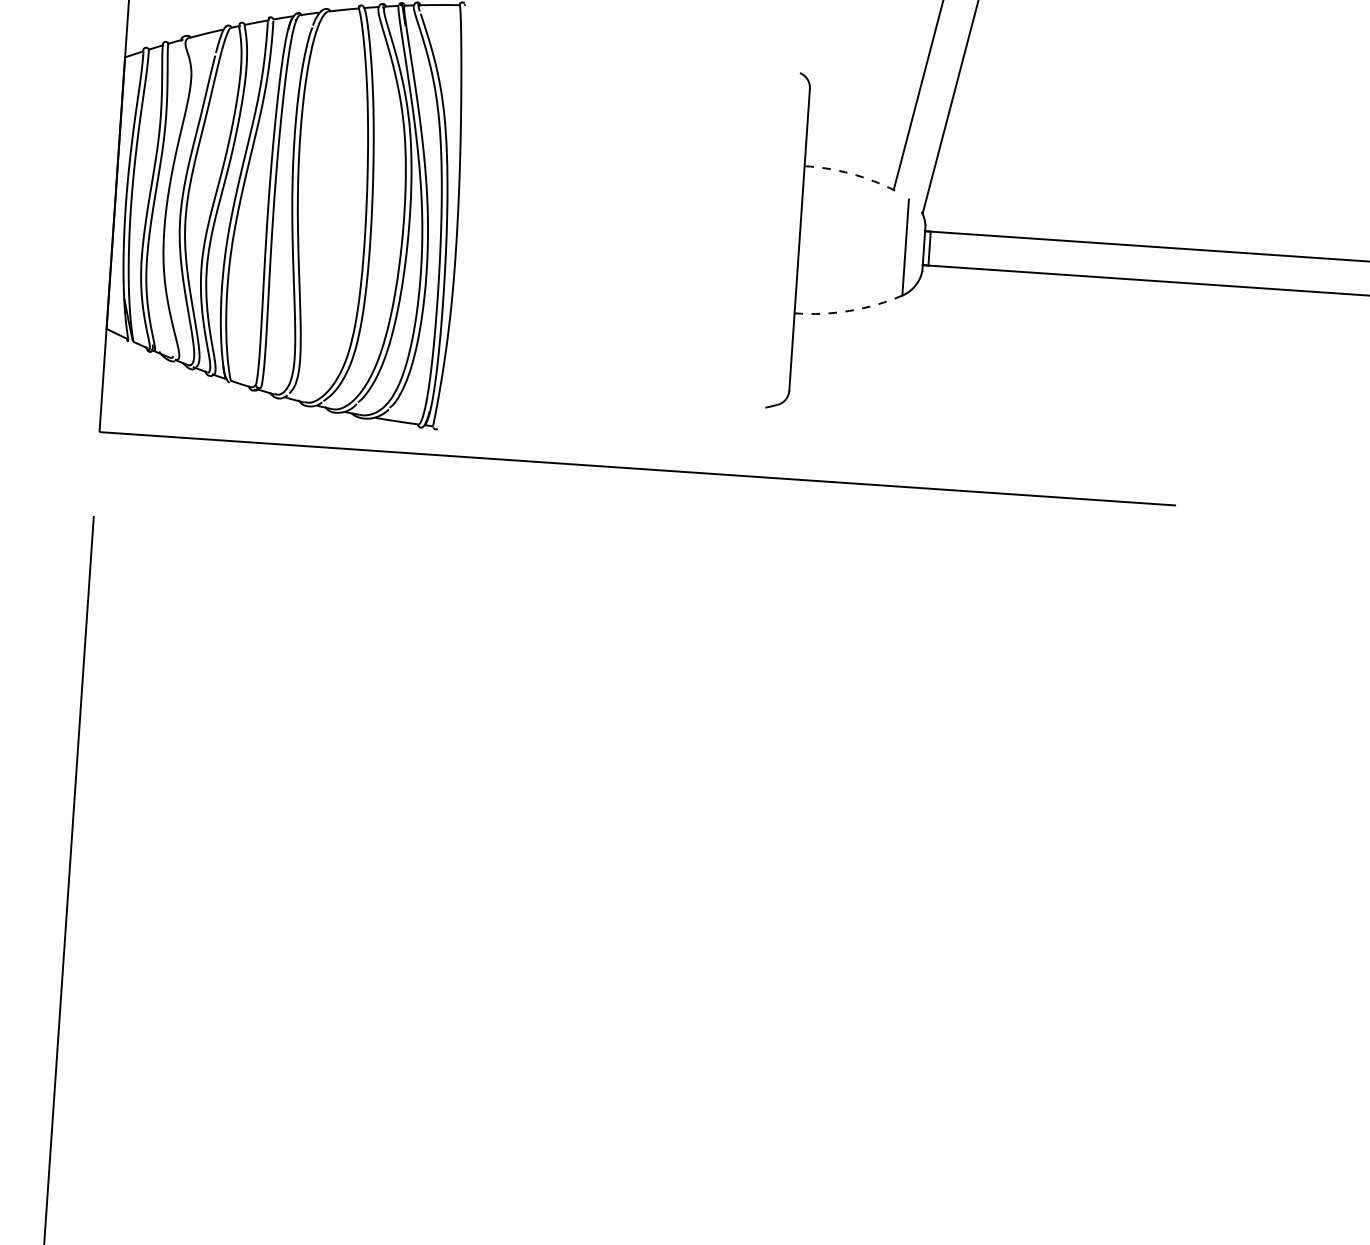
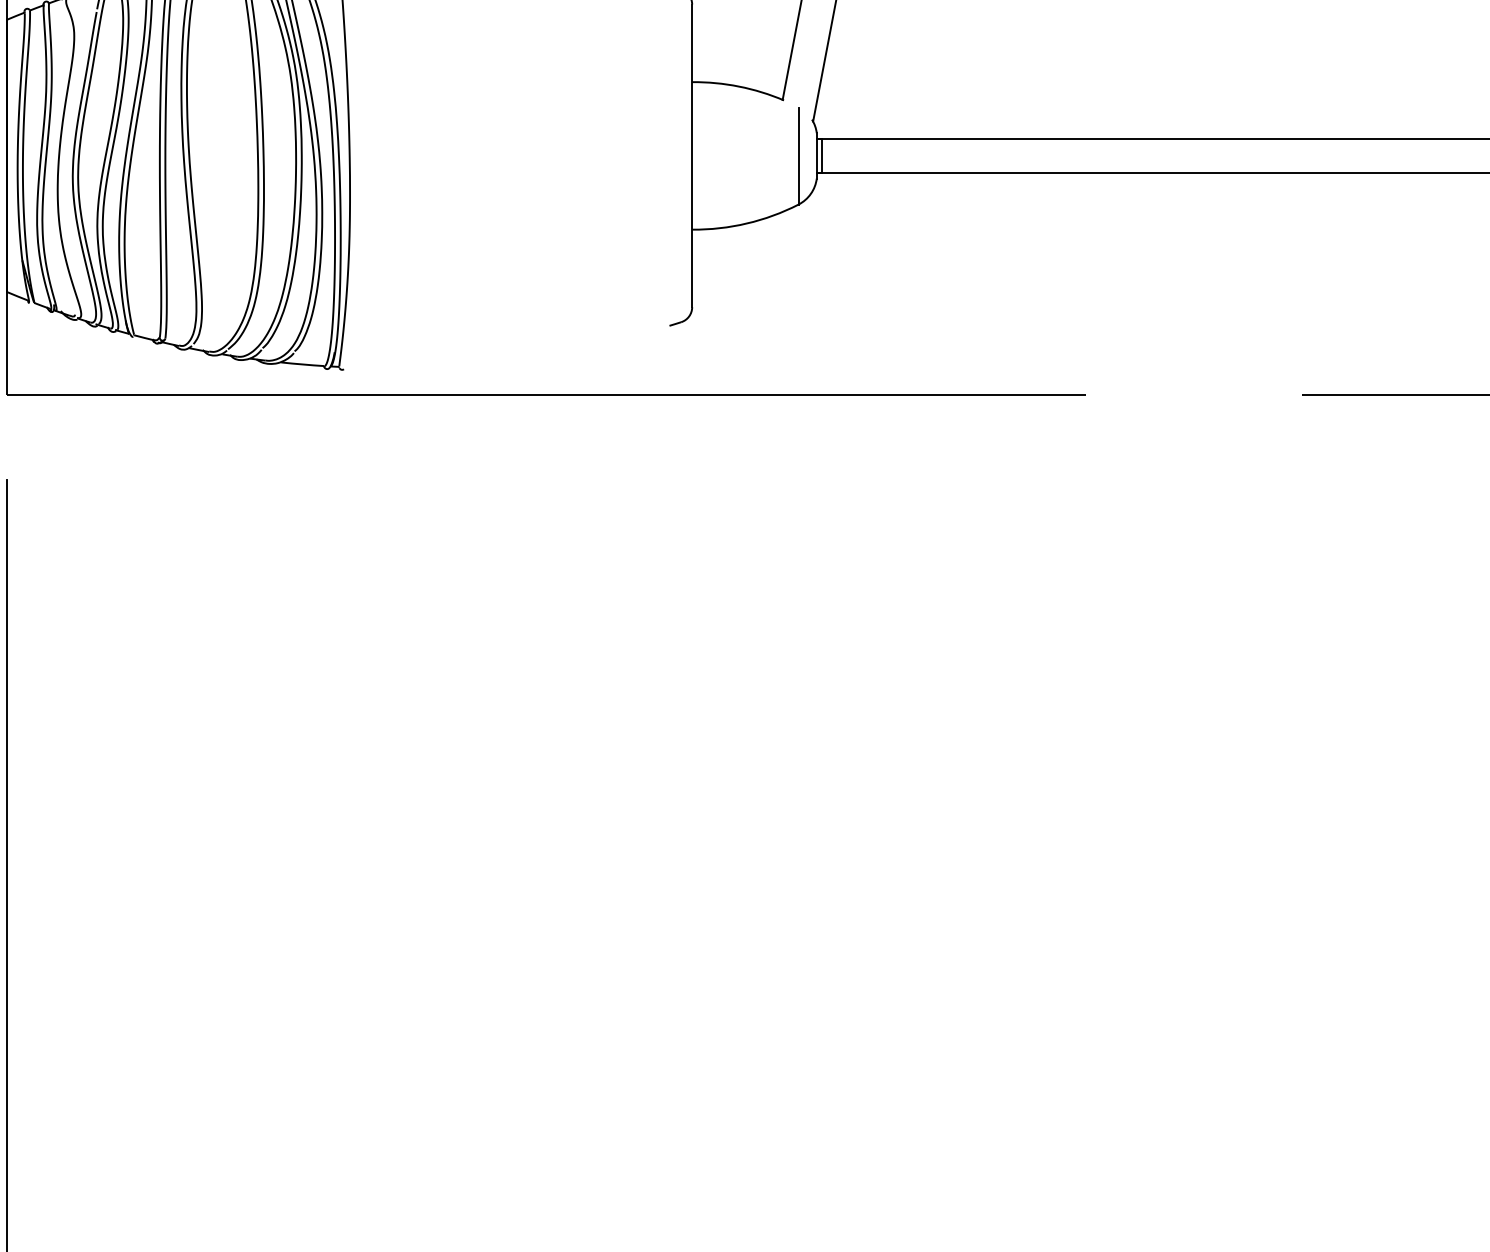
arc: (851, 173) -> (739, 86), dashed -> solid
arc: (849, 310) -> (746, 223), dashed -> solid

